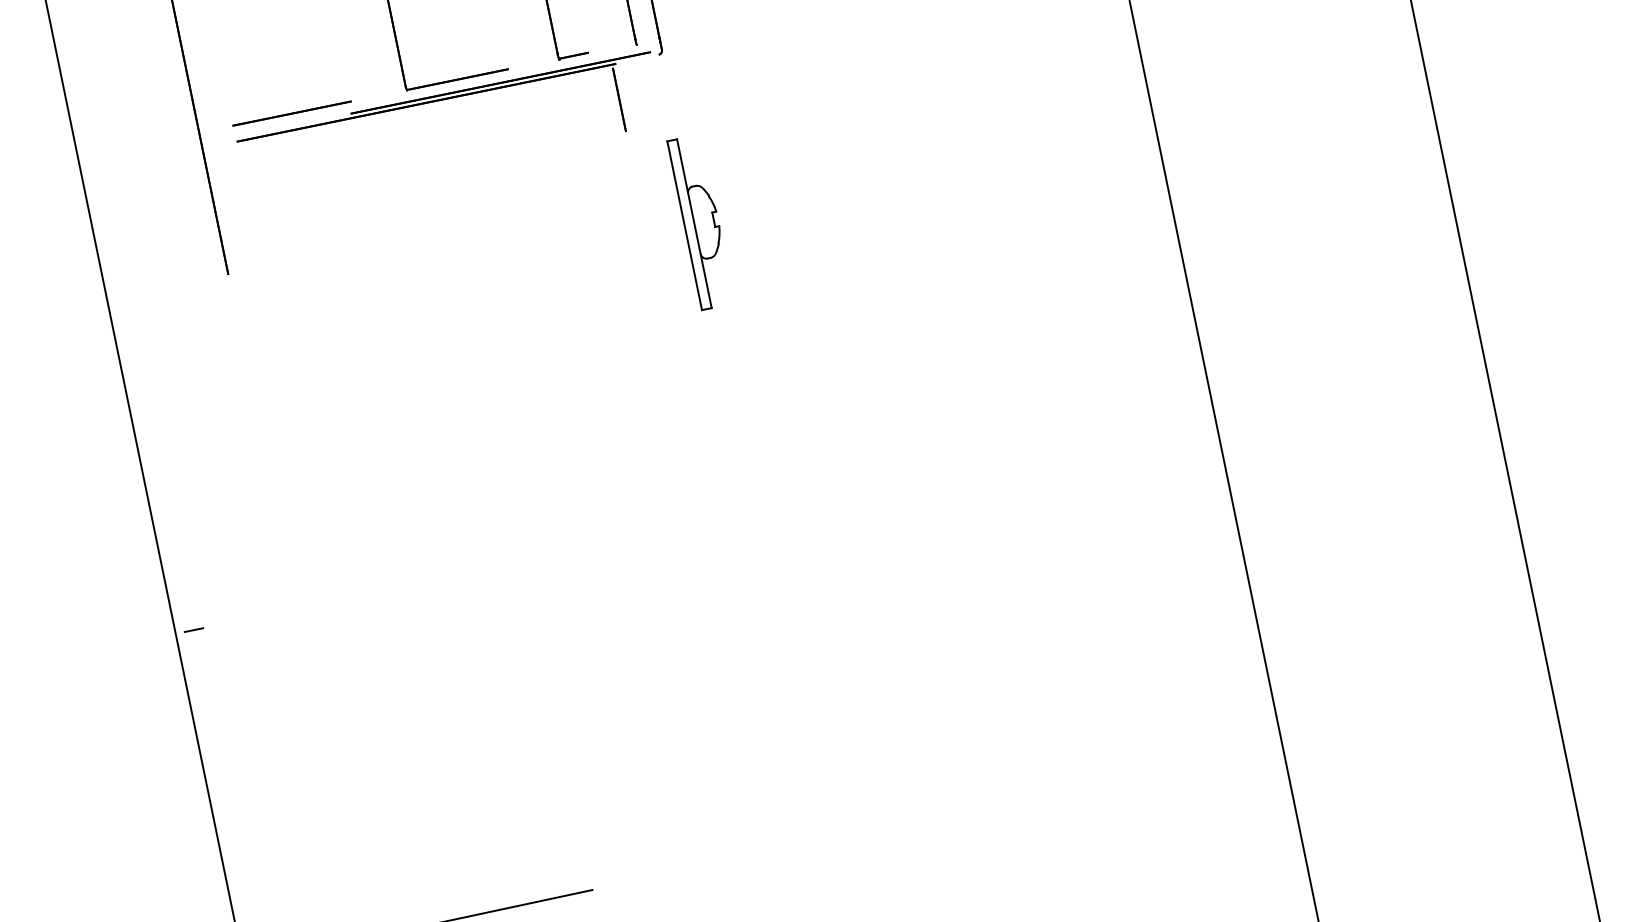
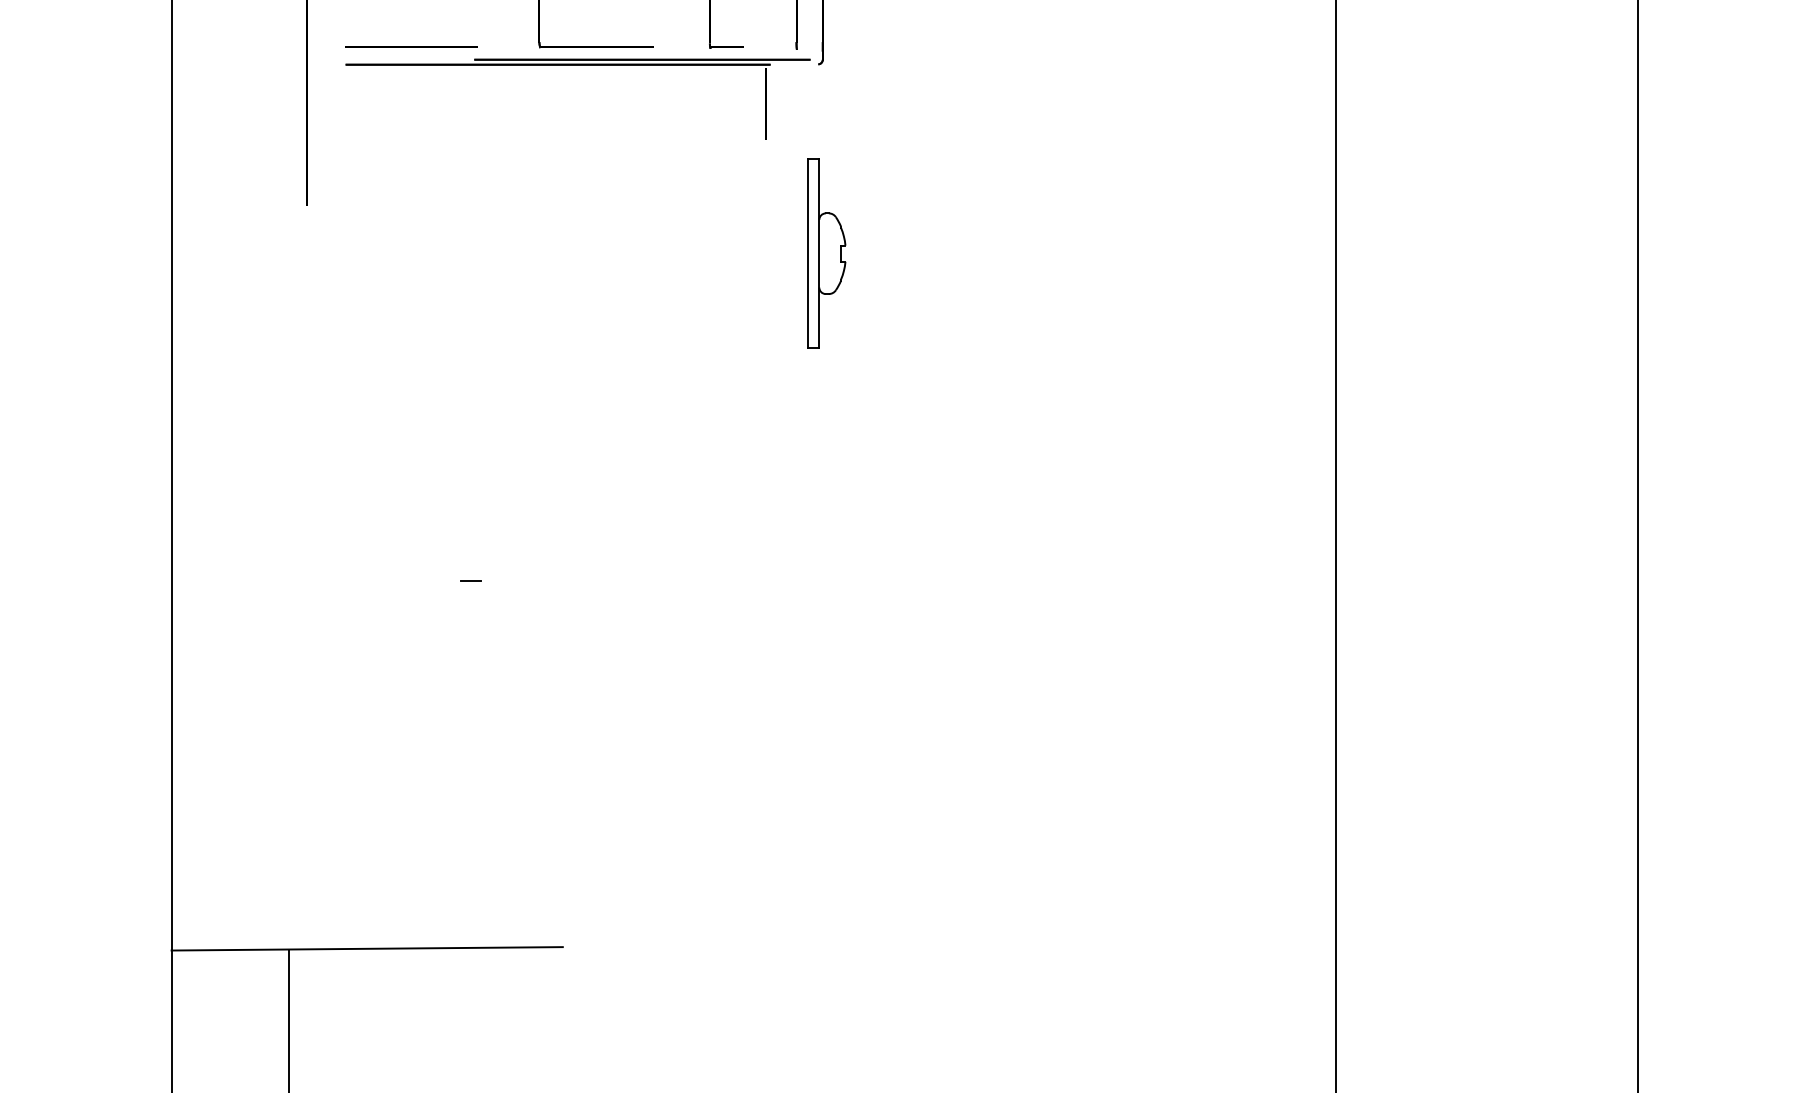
line: (193, 629) -> (470, 580), moved

